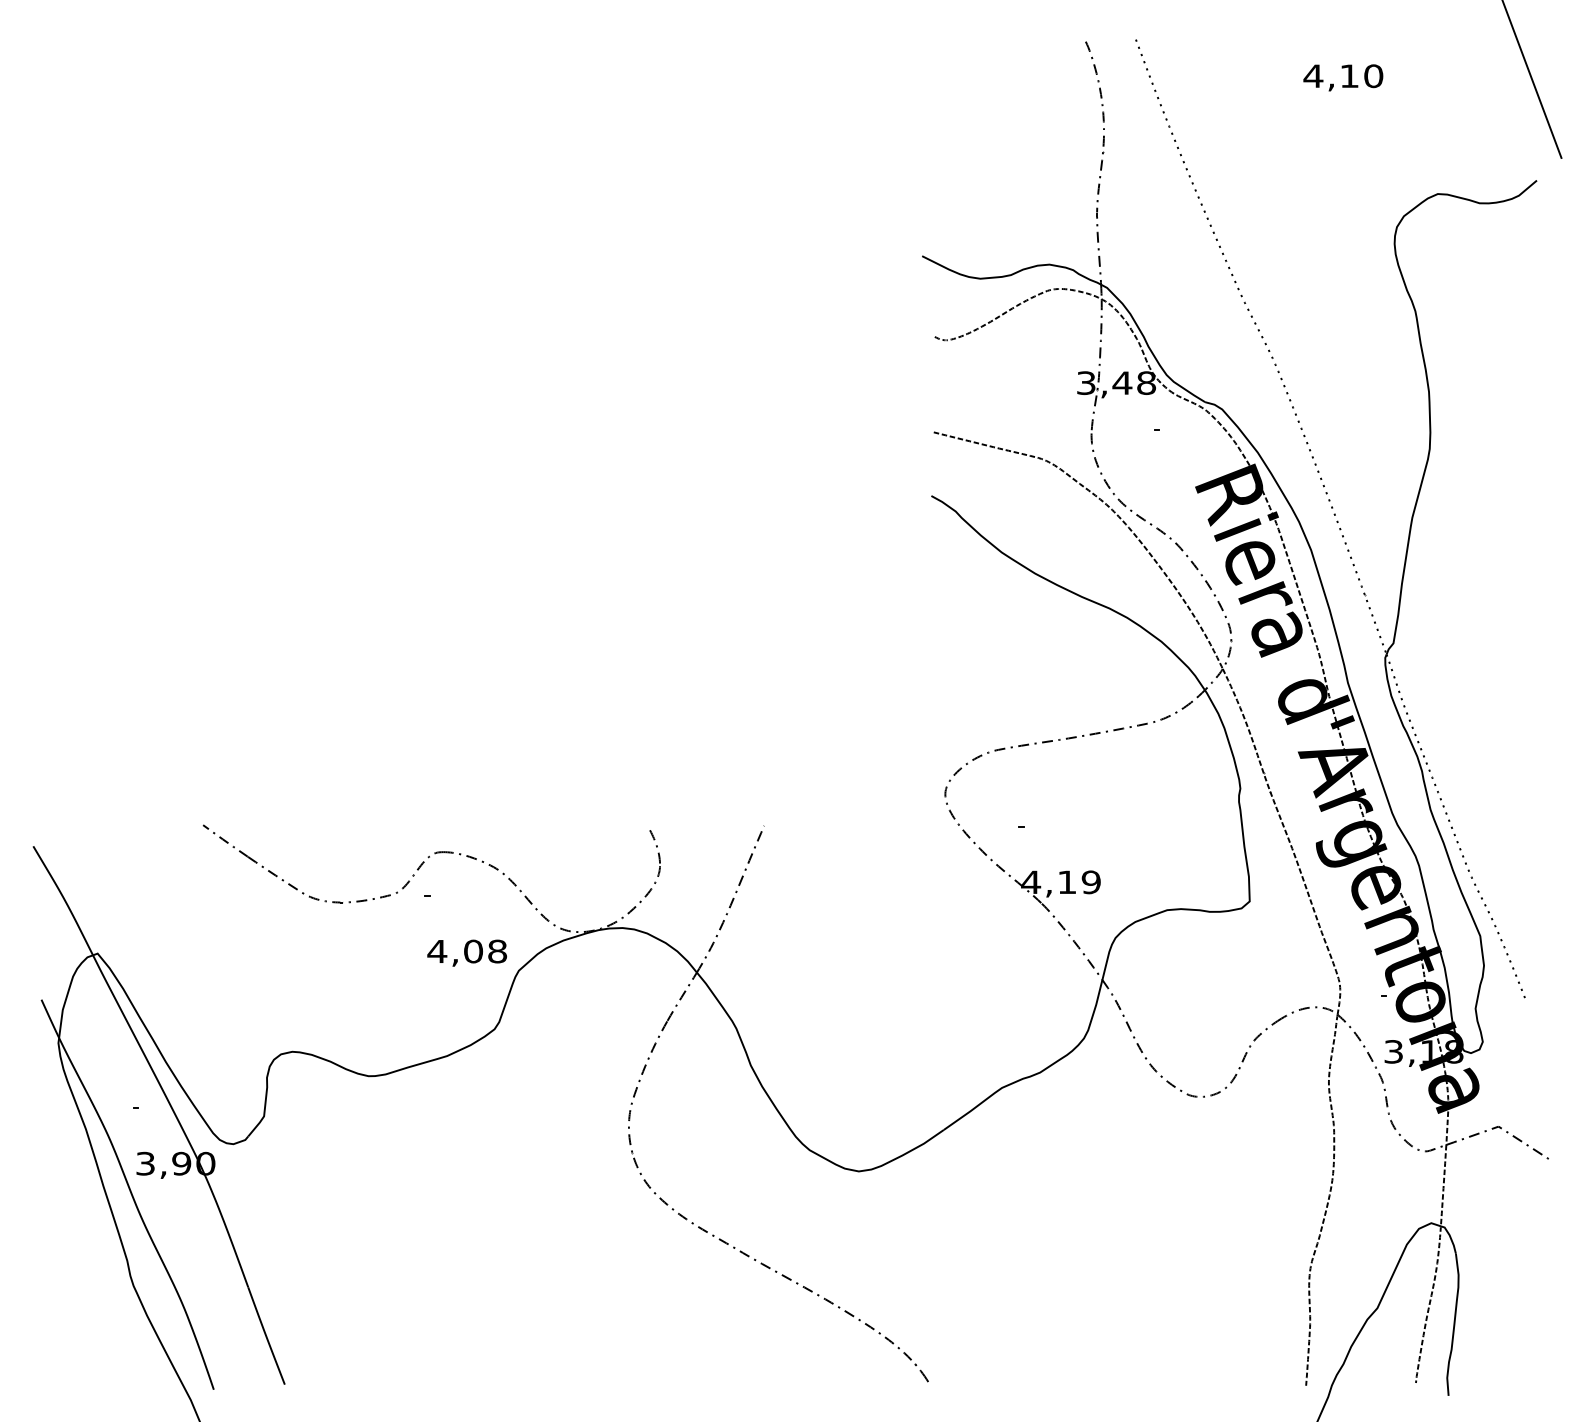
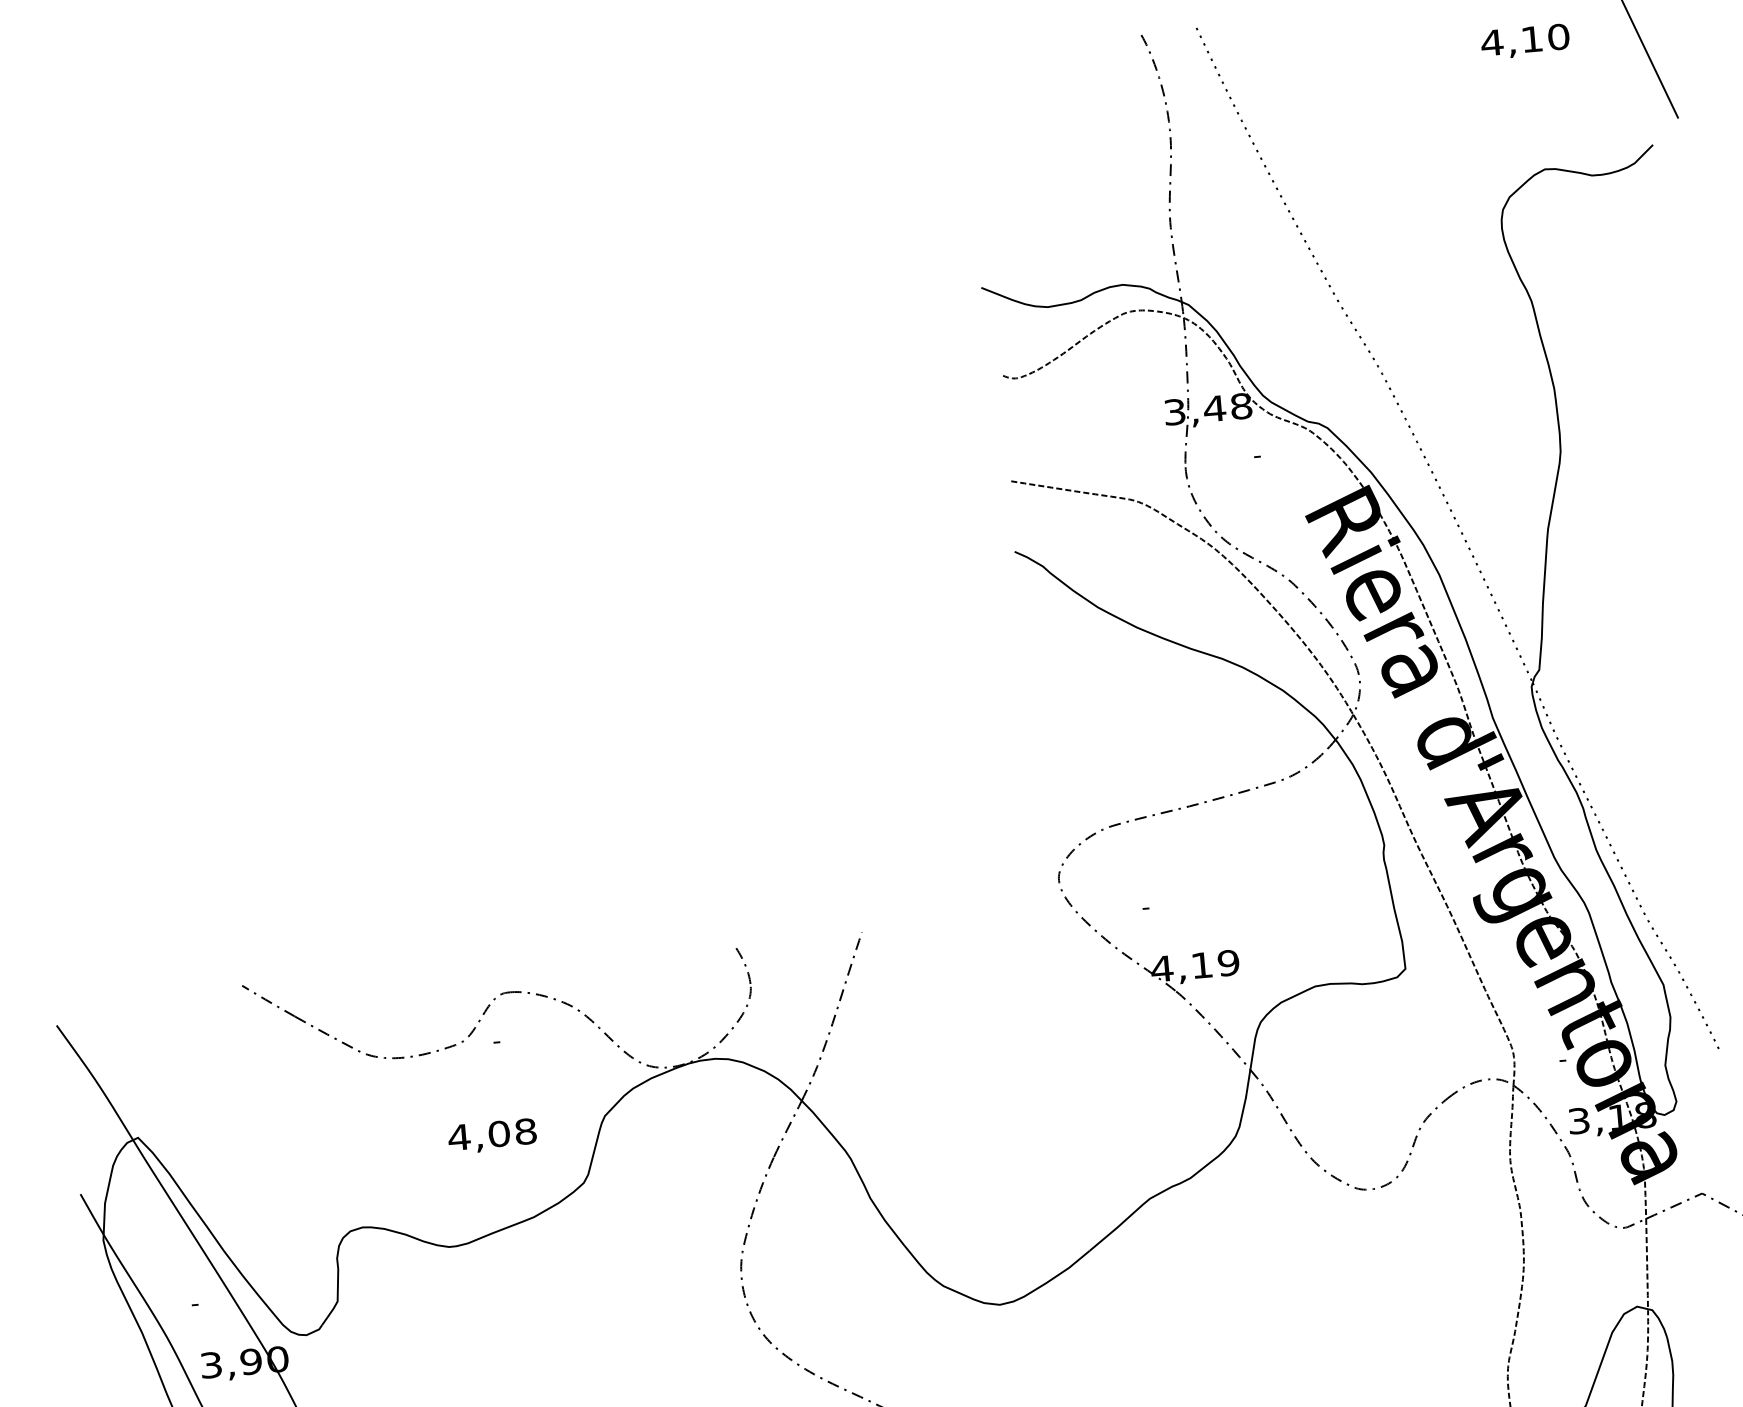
text: (1343, 77) -> (1525, 41), moved
text: (467, 952) -> (492, 1135), moved

